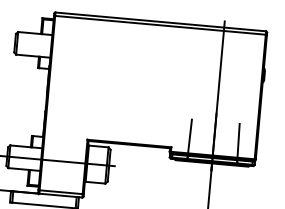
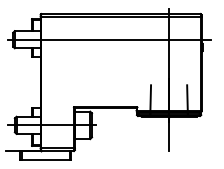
line: (141, 54) -> (108, 39), added

